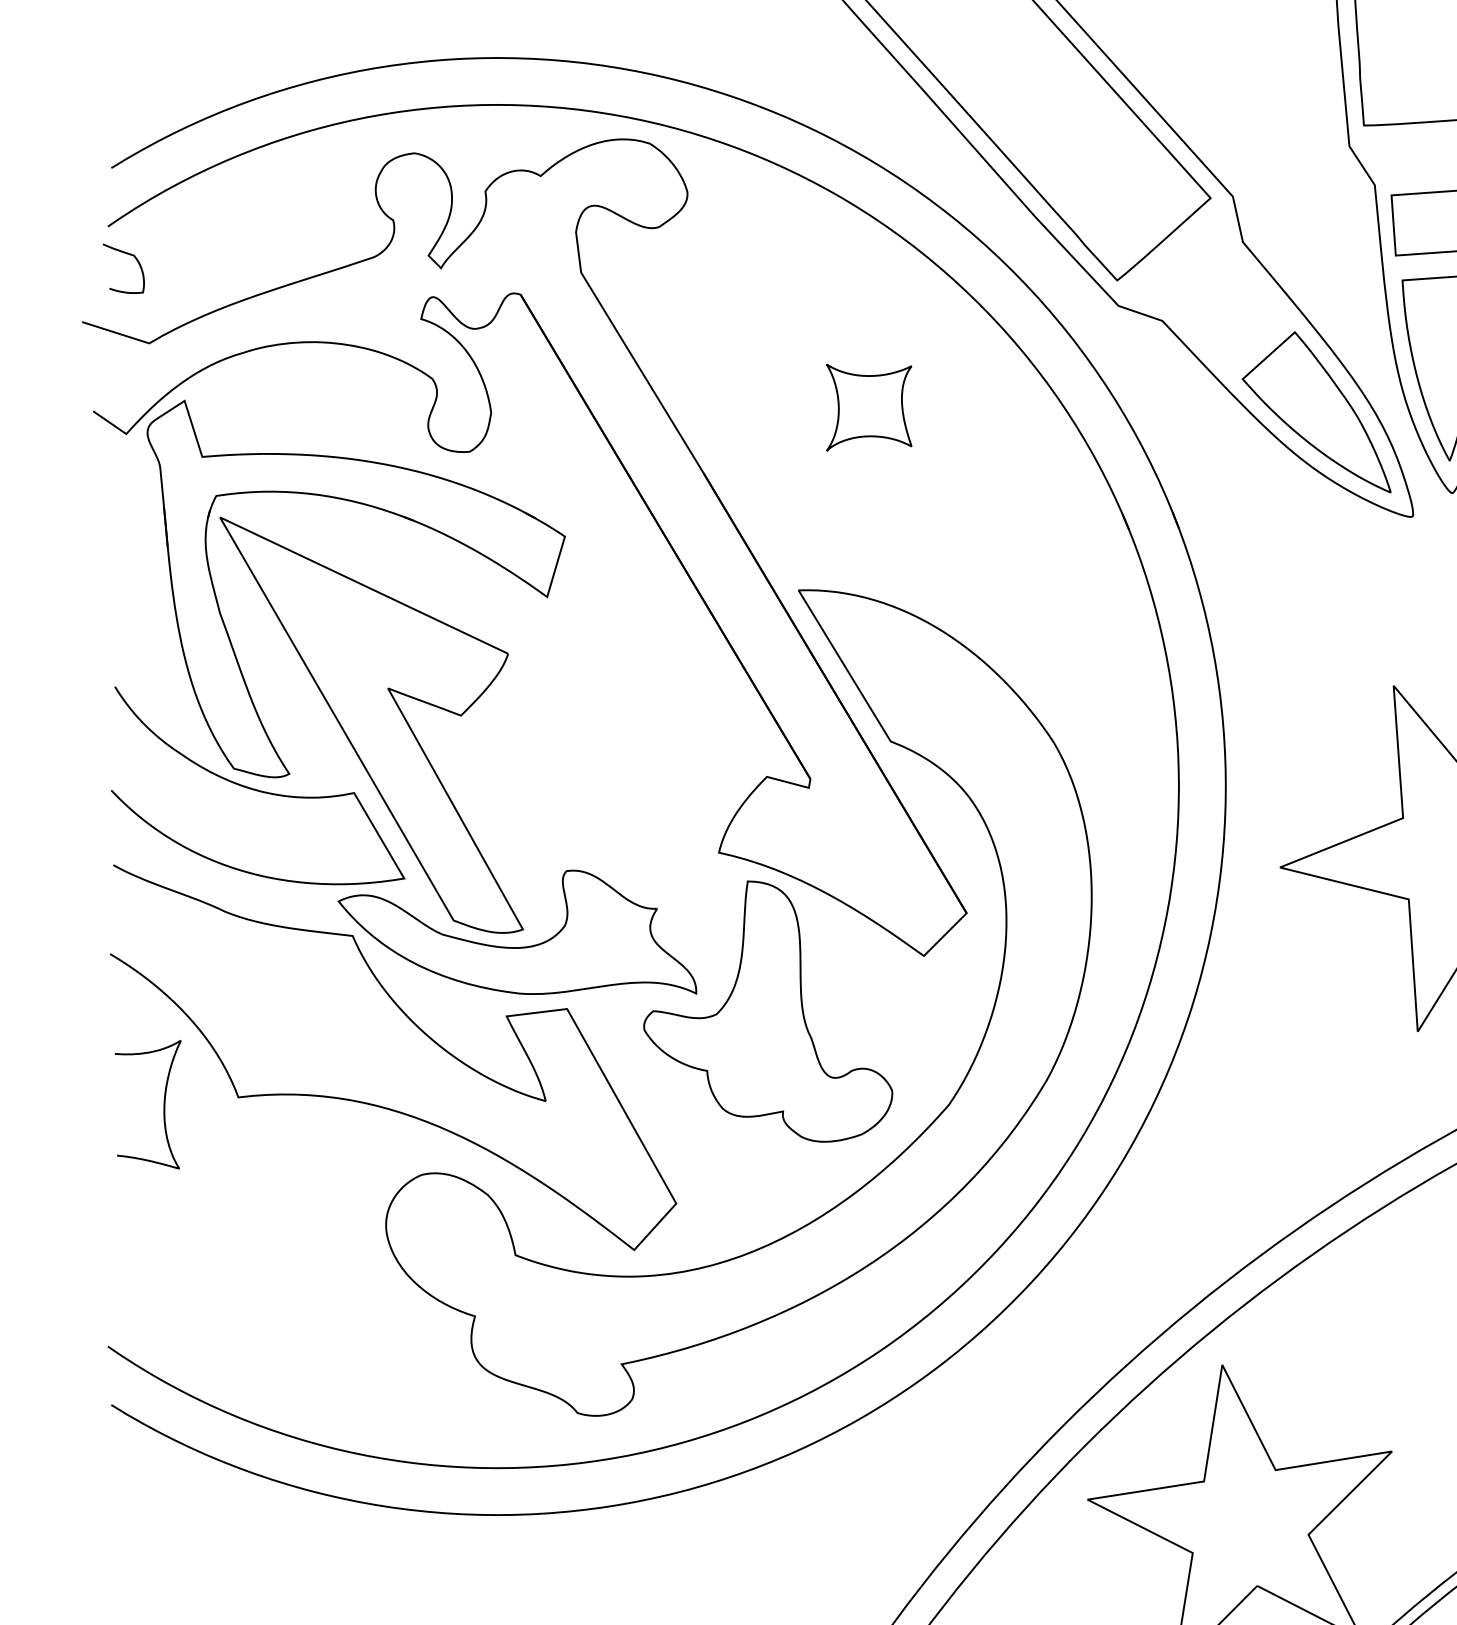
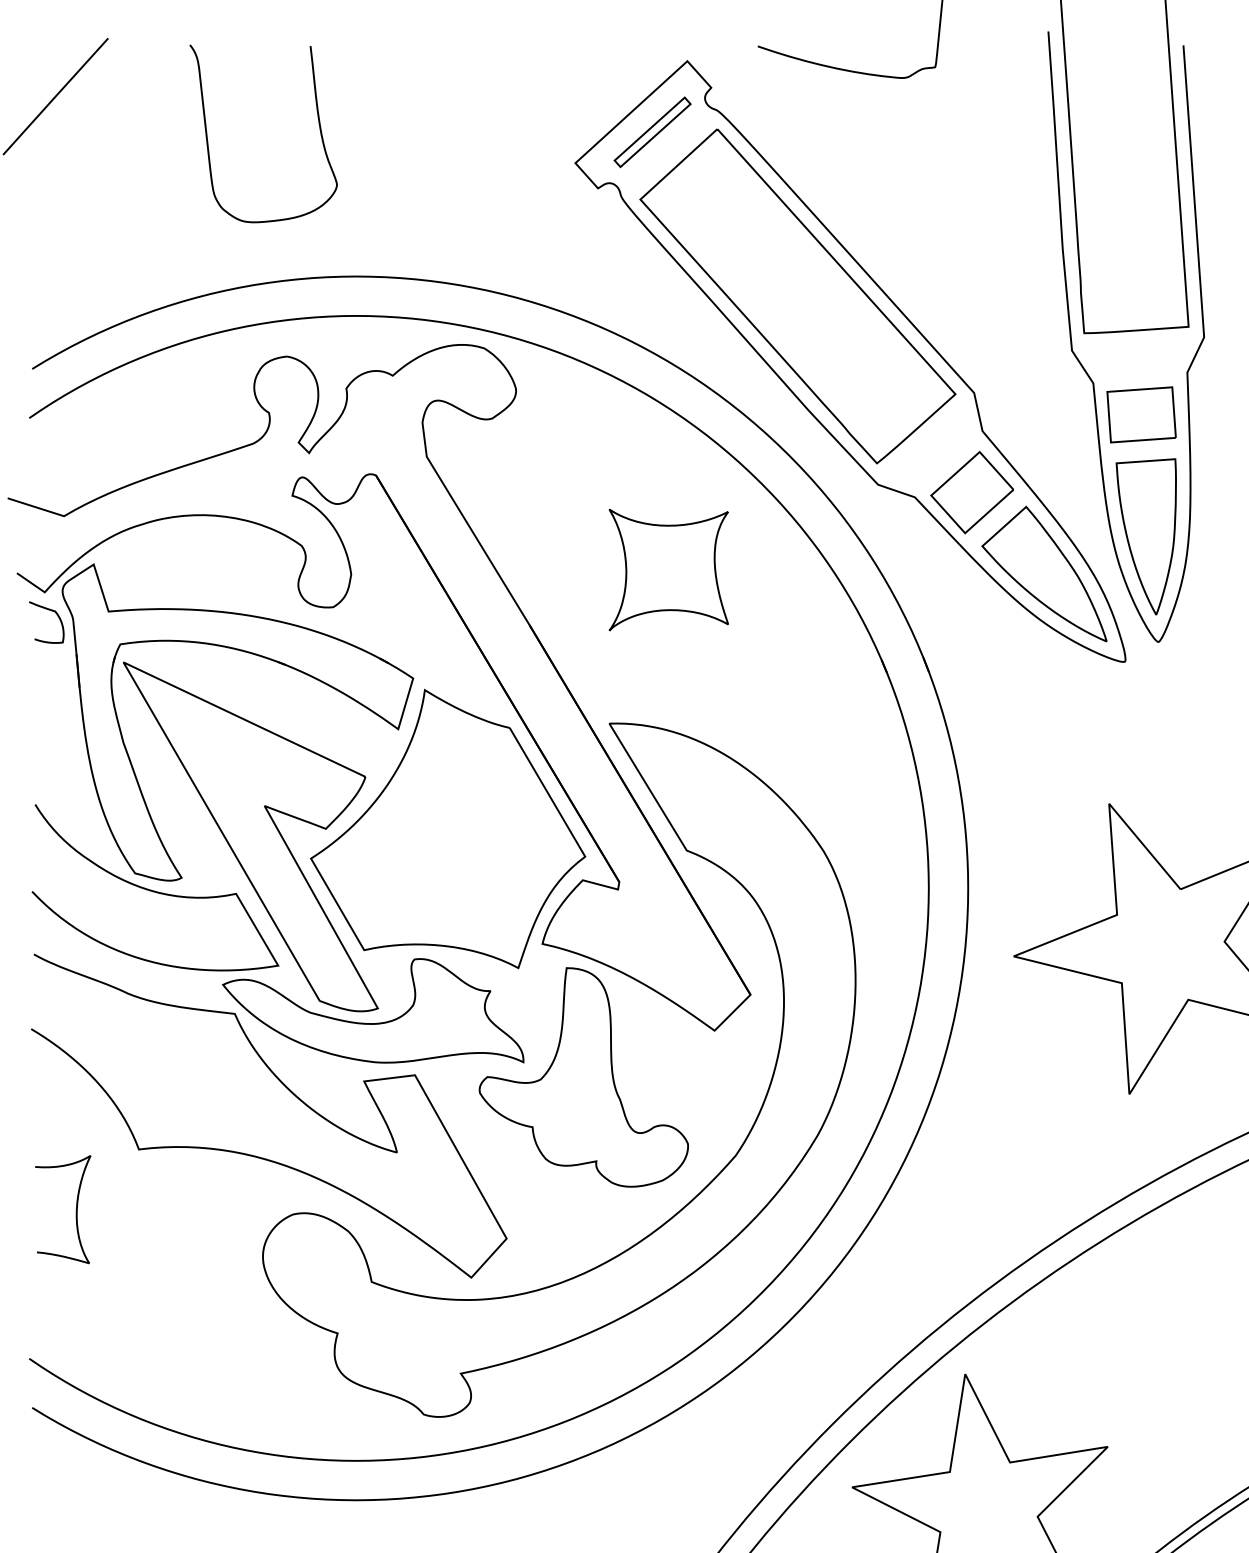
curve: (129, 255) -> (51, 611), moved
part: (1229, 315) -> (971, 492), added
part: (868, 408) -> (668, 570), size x1.67
part: (607, 715) -> (448, 828), added
curve: (162, 1105) -> (75, 1210), moved

